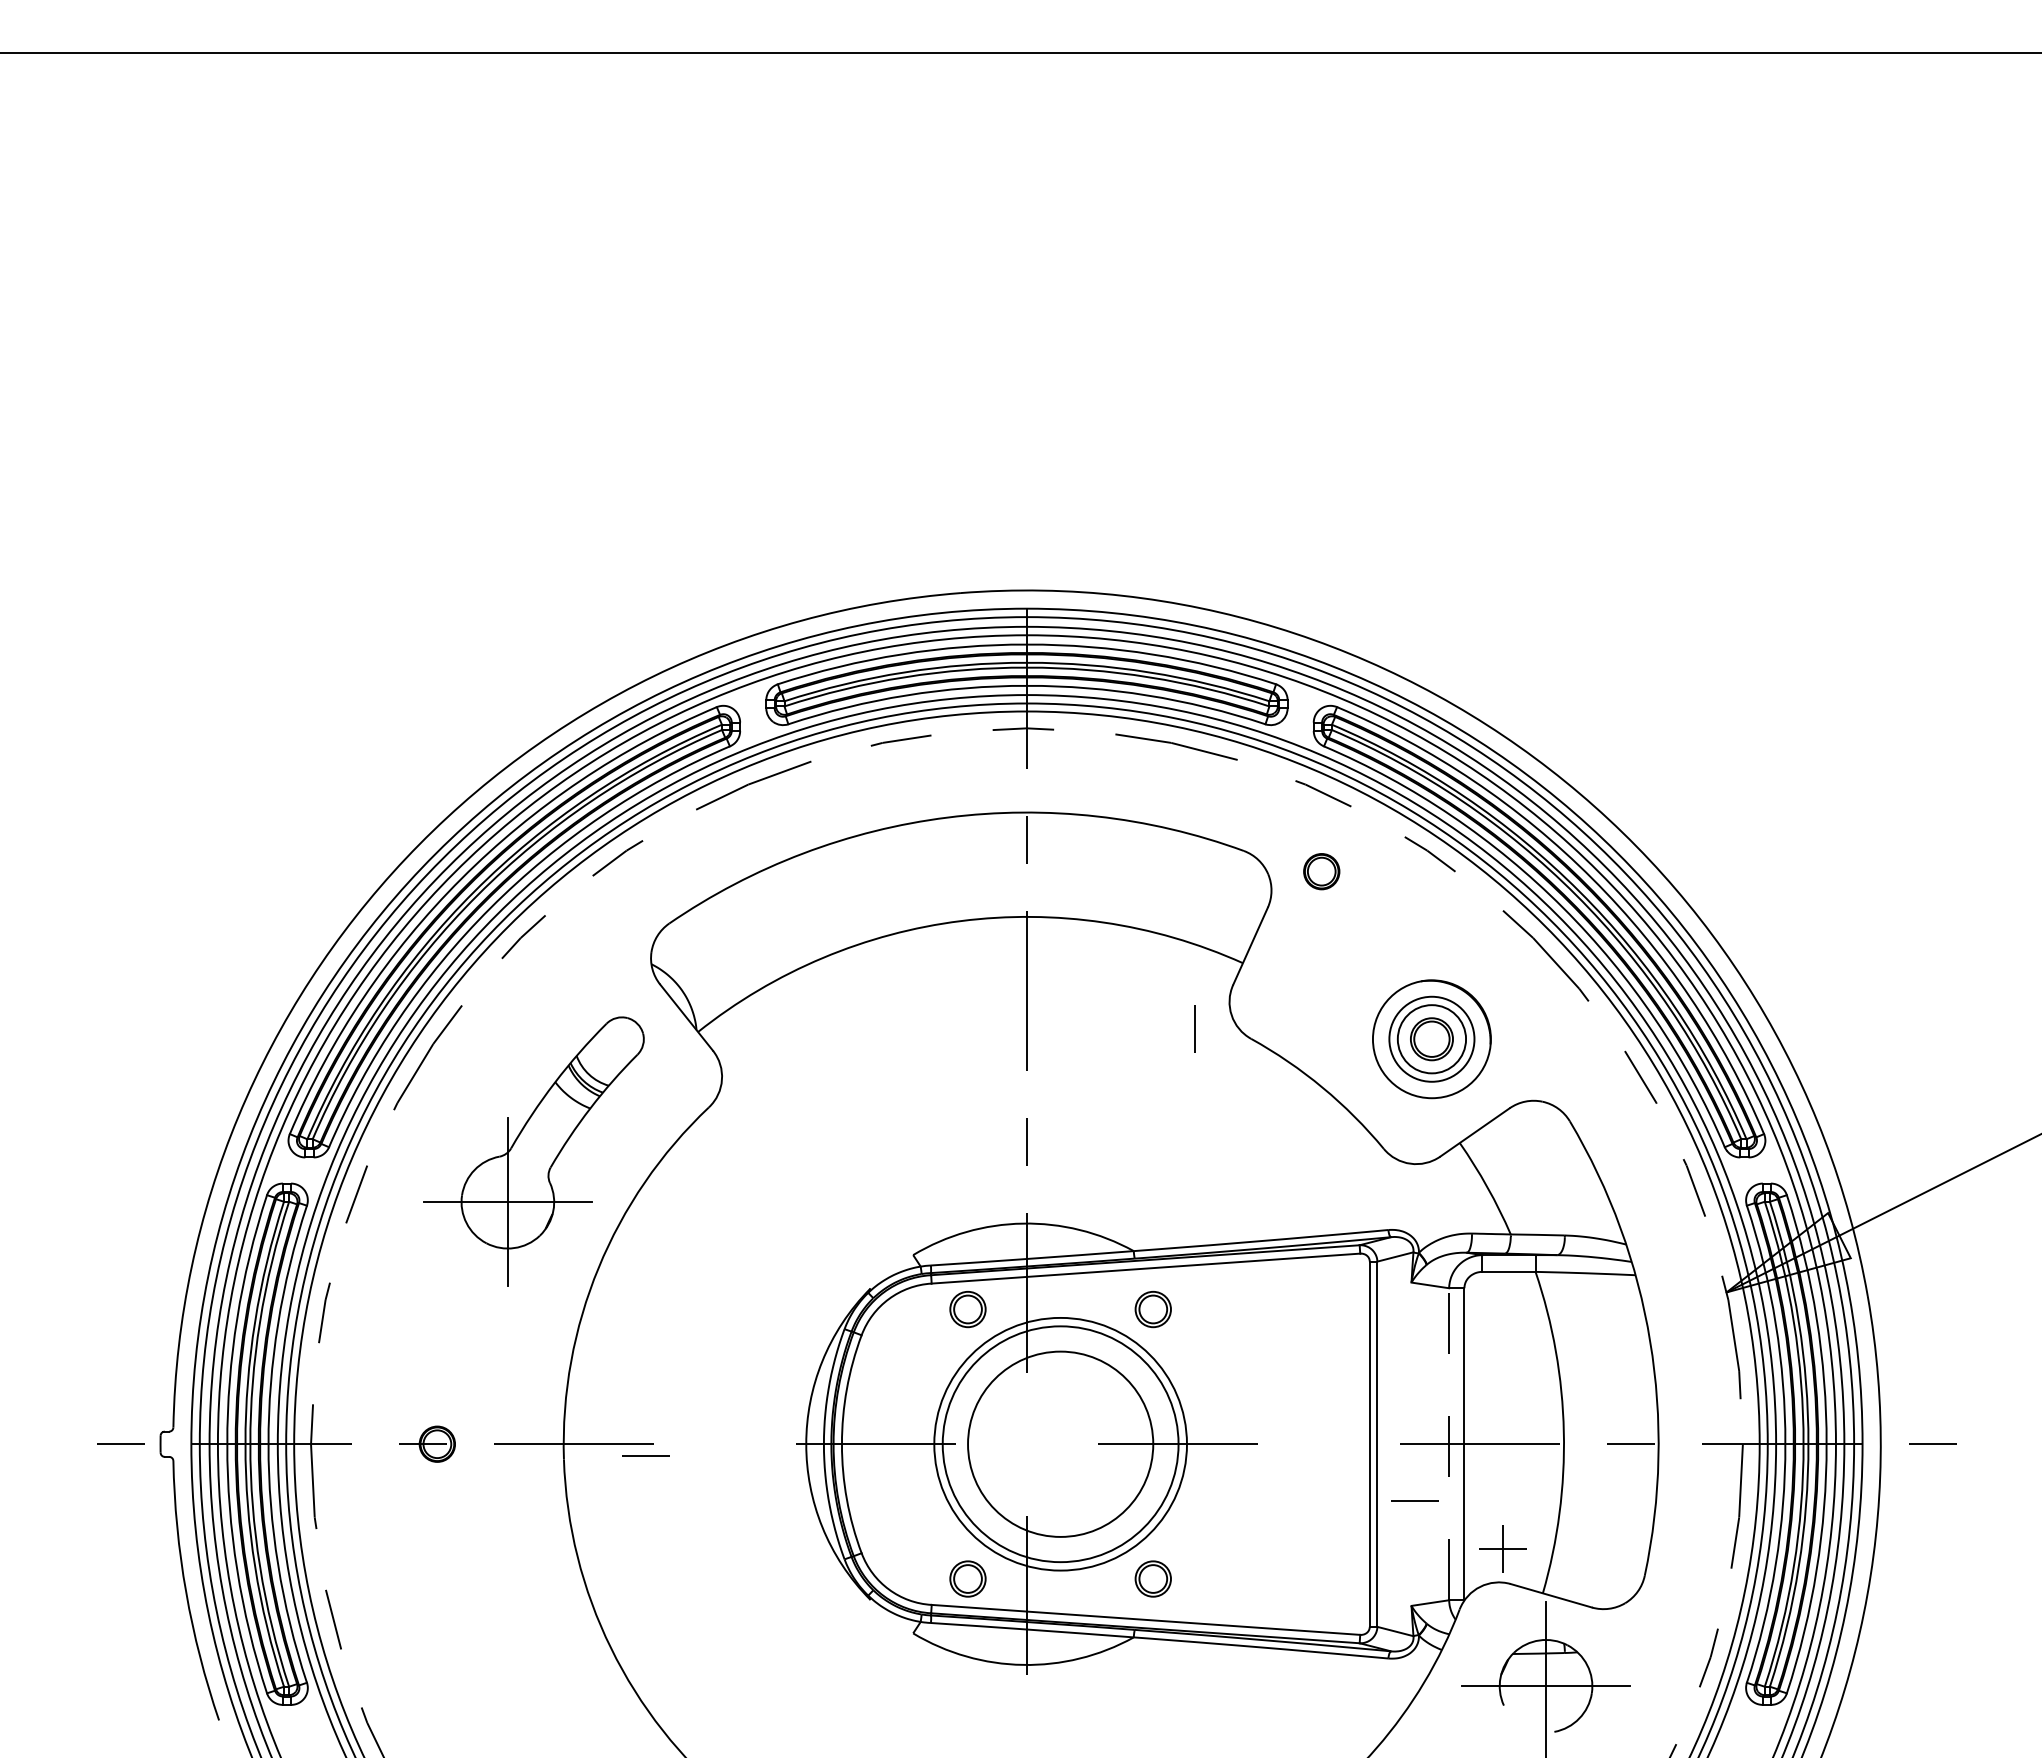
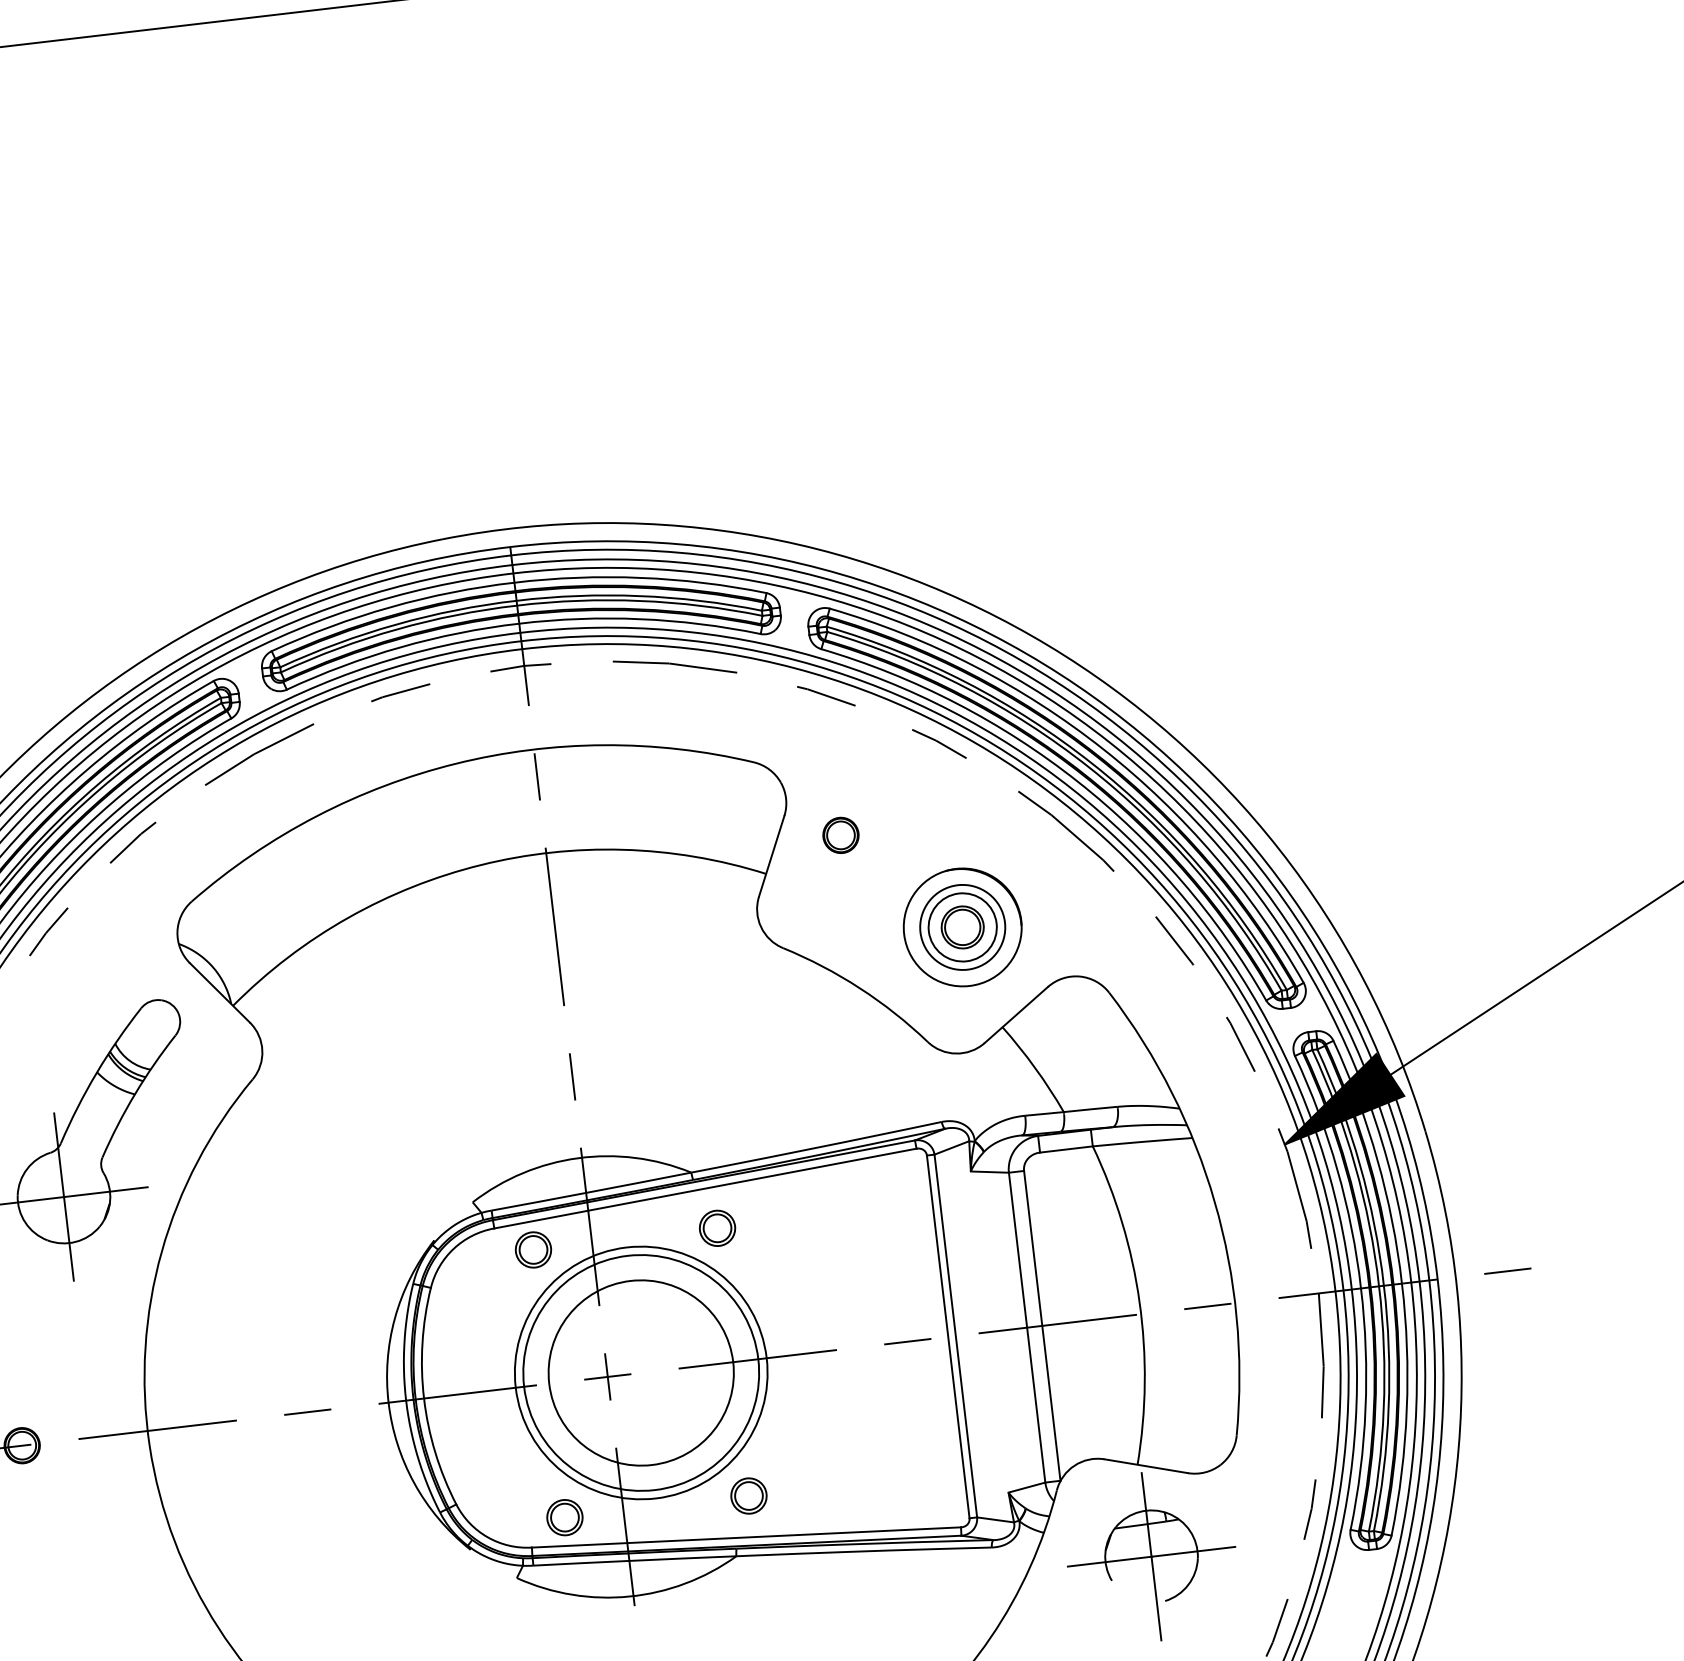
part: (1321, 871) -> (840, 835), moved
line: (1194, 1028) -> (725, 944), removed
fill: (1788, 1252) -> (1341, 1097), added
line: (1449, 1444) -> (1027, 1327), dashed -> solid
line: (645, 1455) -> (307, 1411), moved
line: (1414, 1500) -> (907, 1340), moved
part: (1502, 1548) -> (607, 1376), moved

